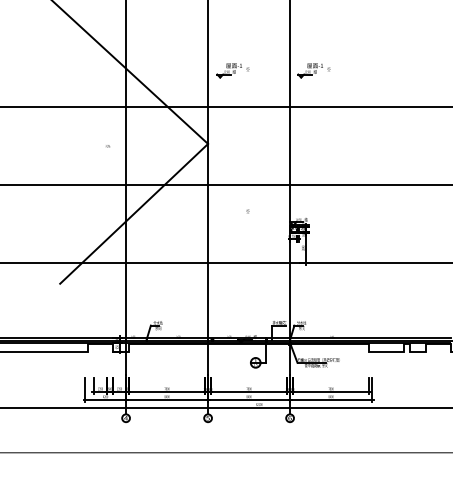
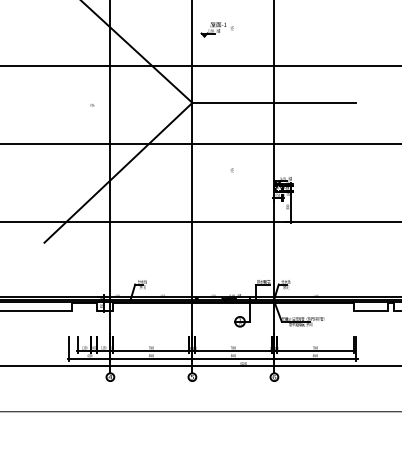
part: (313, 70) -> (297, 29), removed
line: (290, 143) -> (274, 102), added

